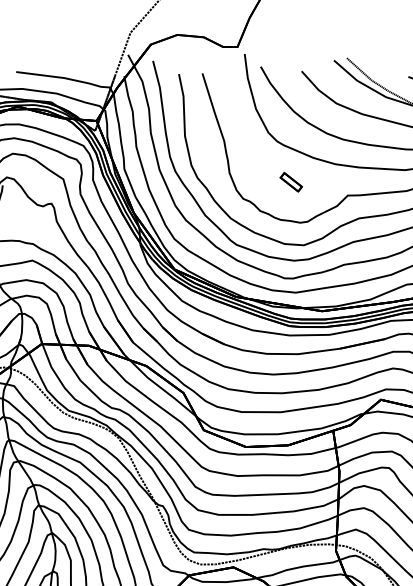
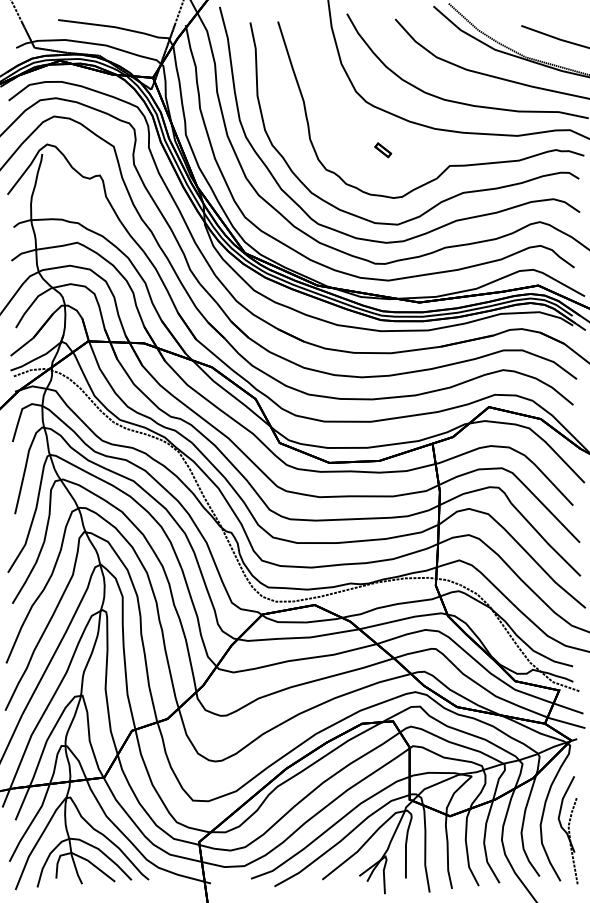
part: (291, 182) -> (383, 150), size x0.62

